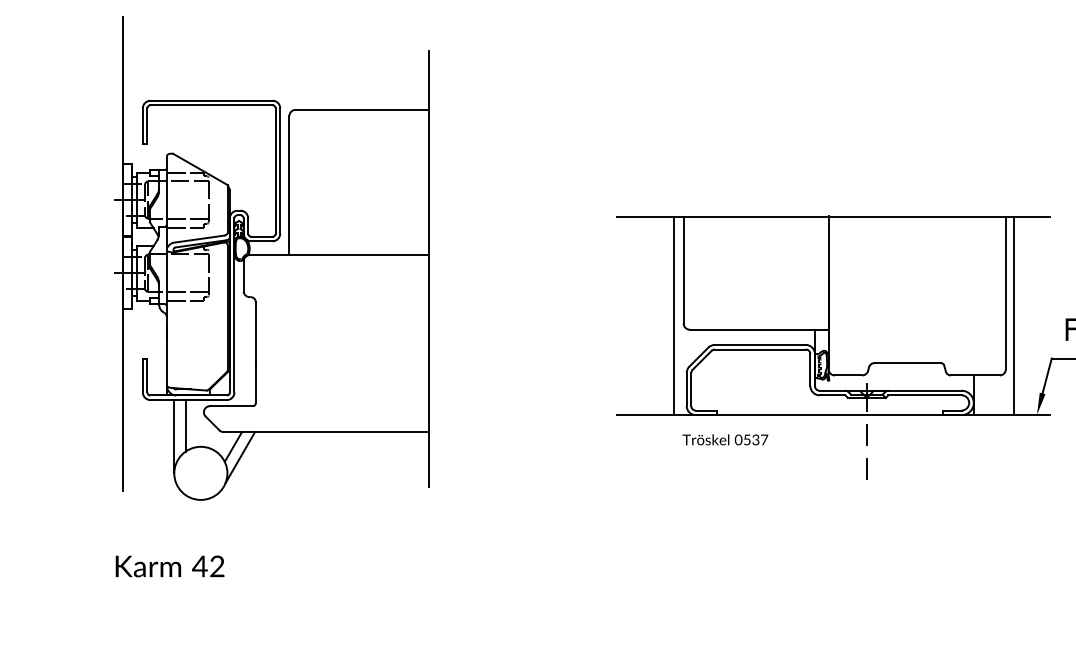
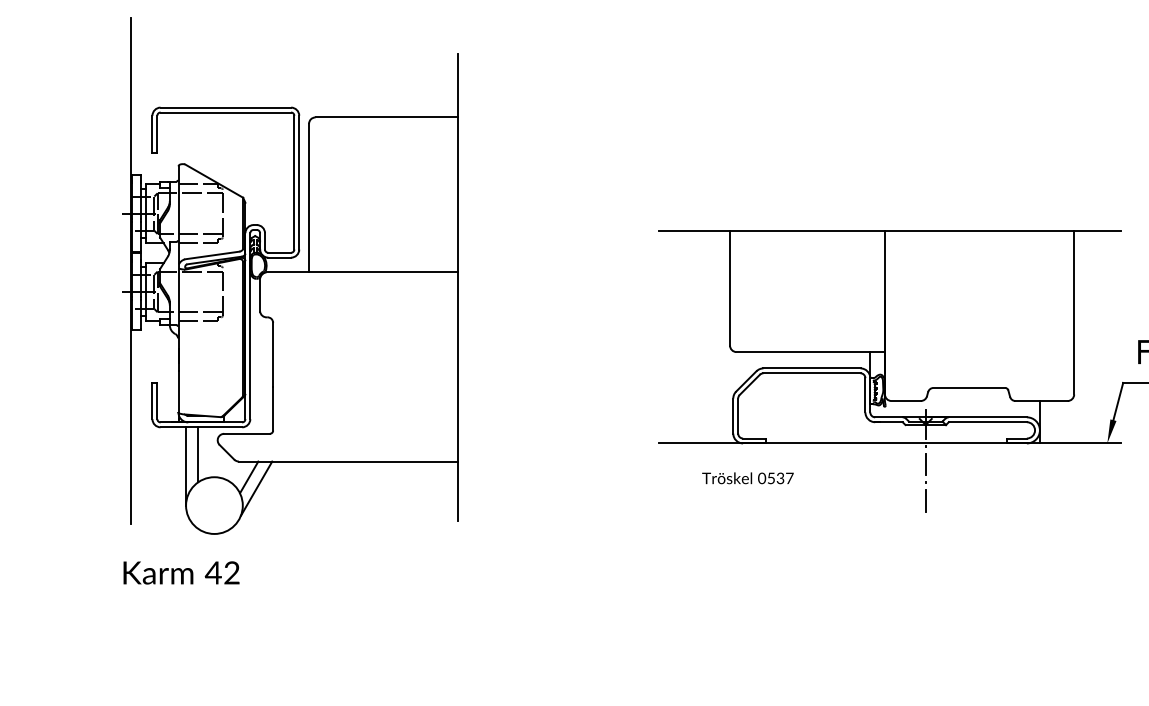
line: (674, 315) -> (720, 336), removed
line: (1013, 315) -> (1082, 336), removed
text: (725, 439) -> (748, 477), moved
text: (169, 566) -> (180, 573), moved

